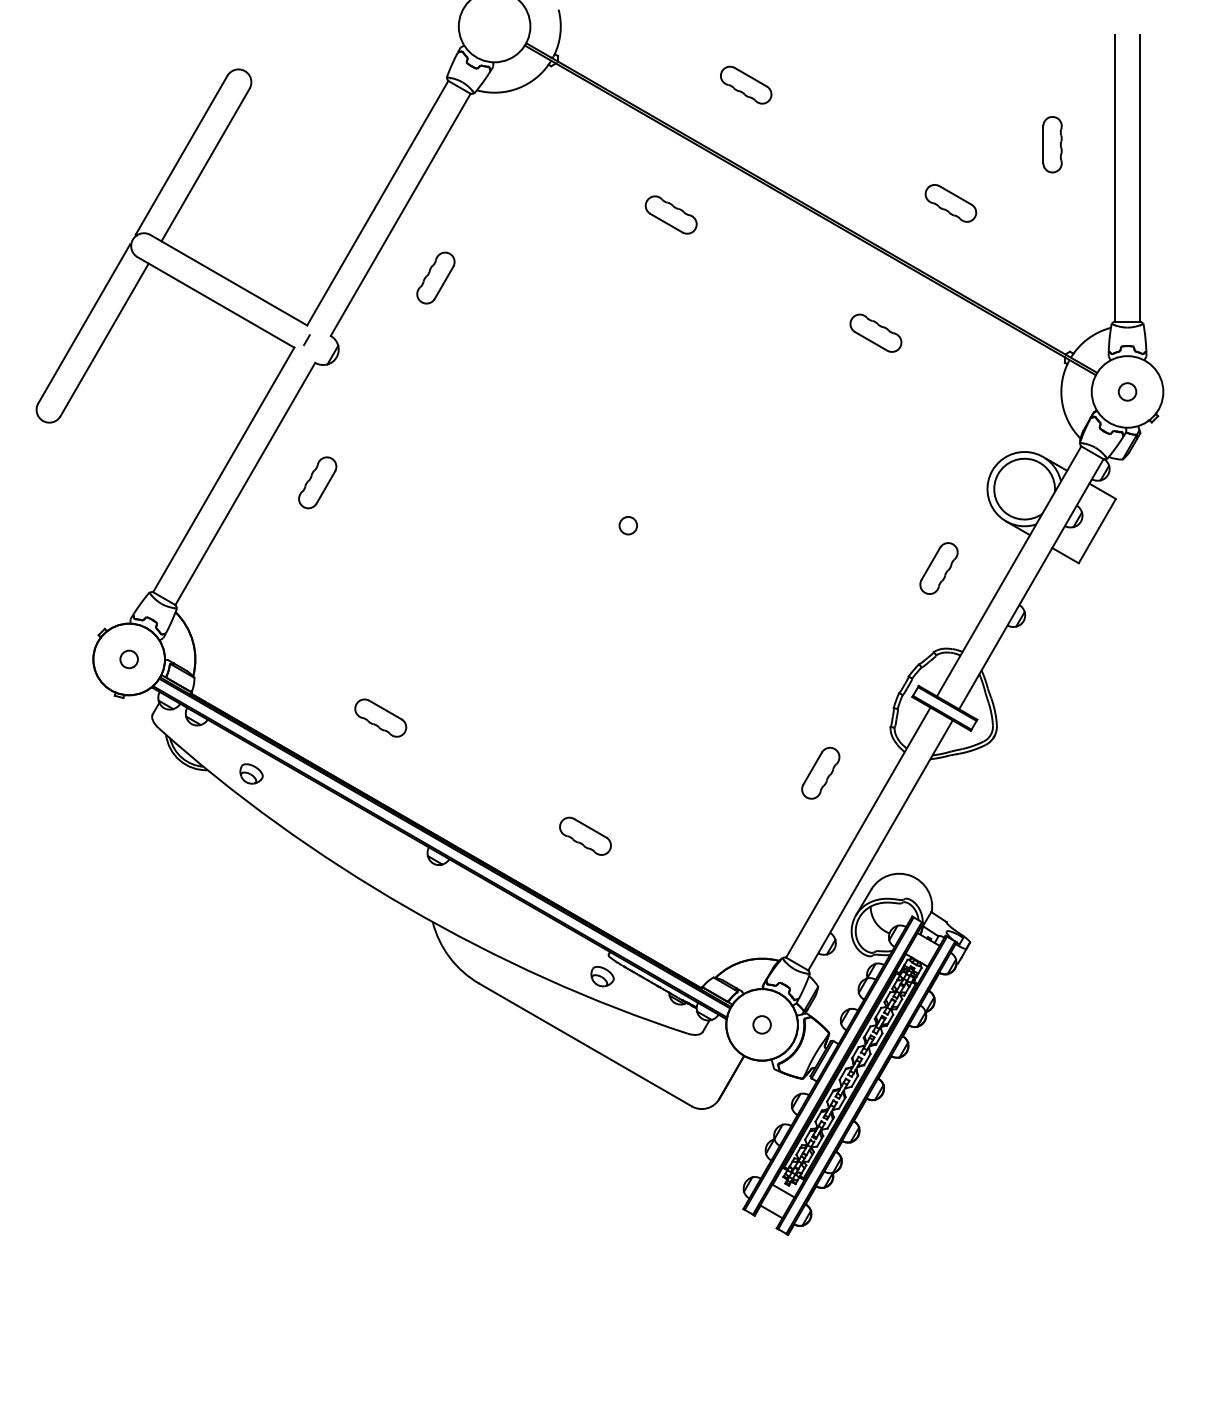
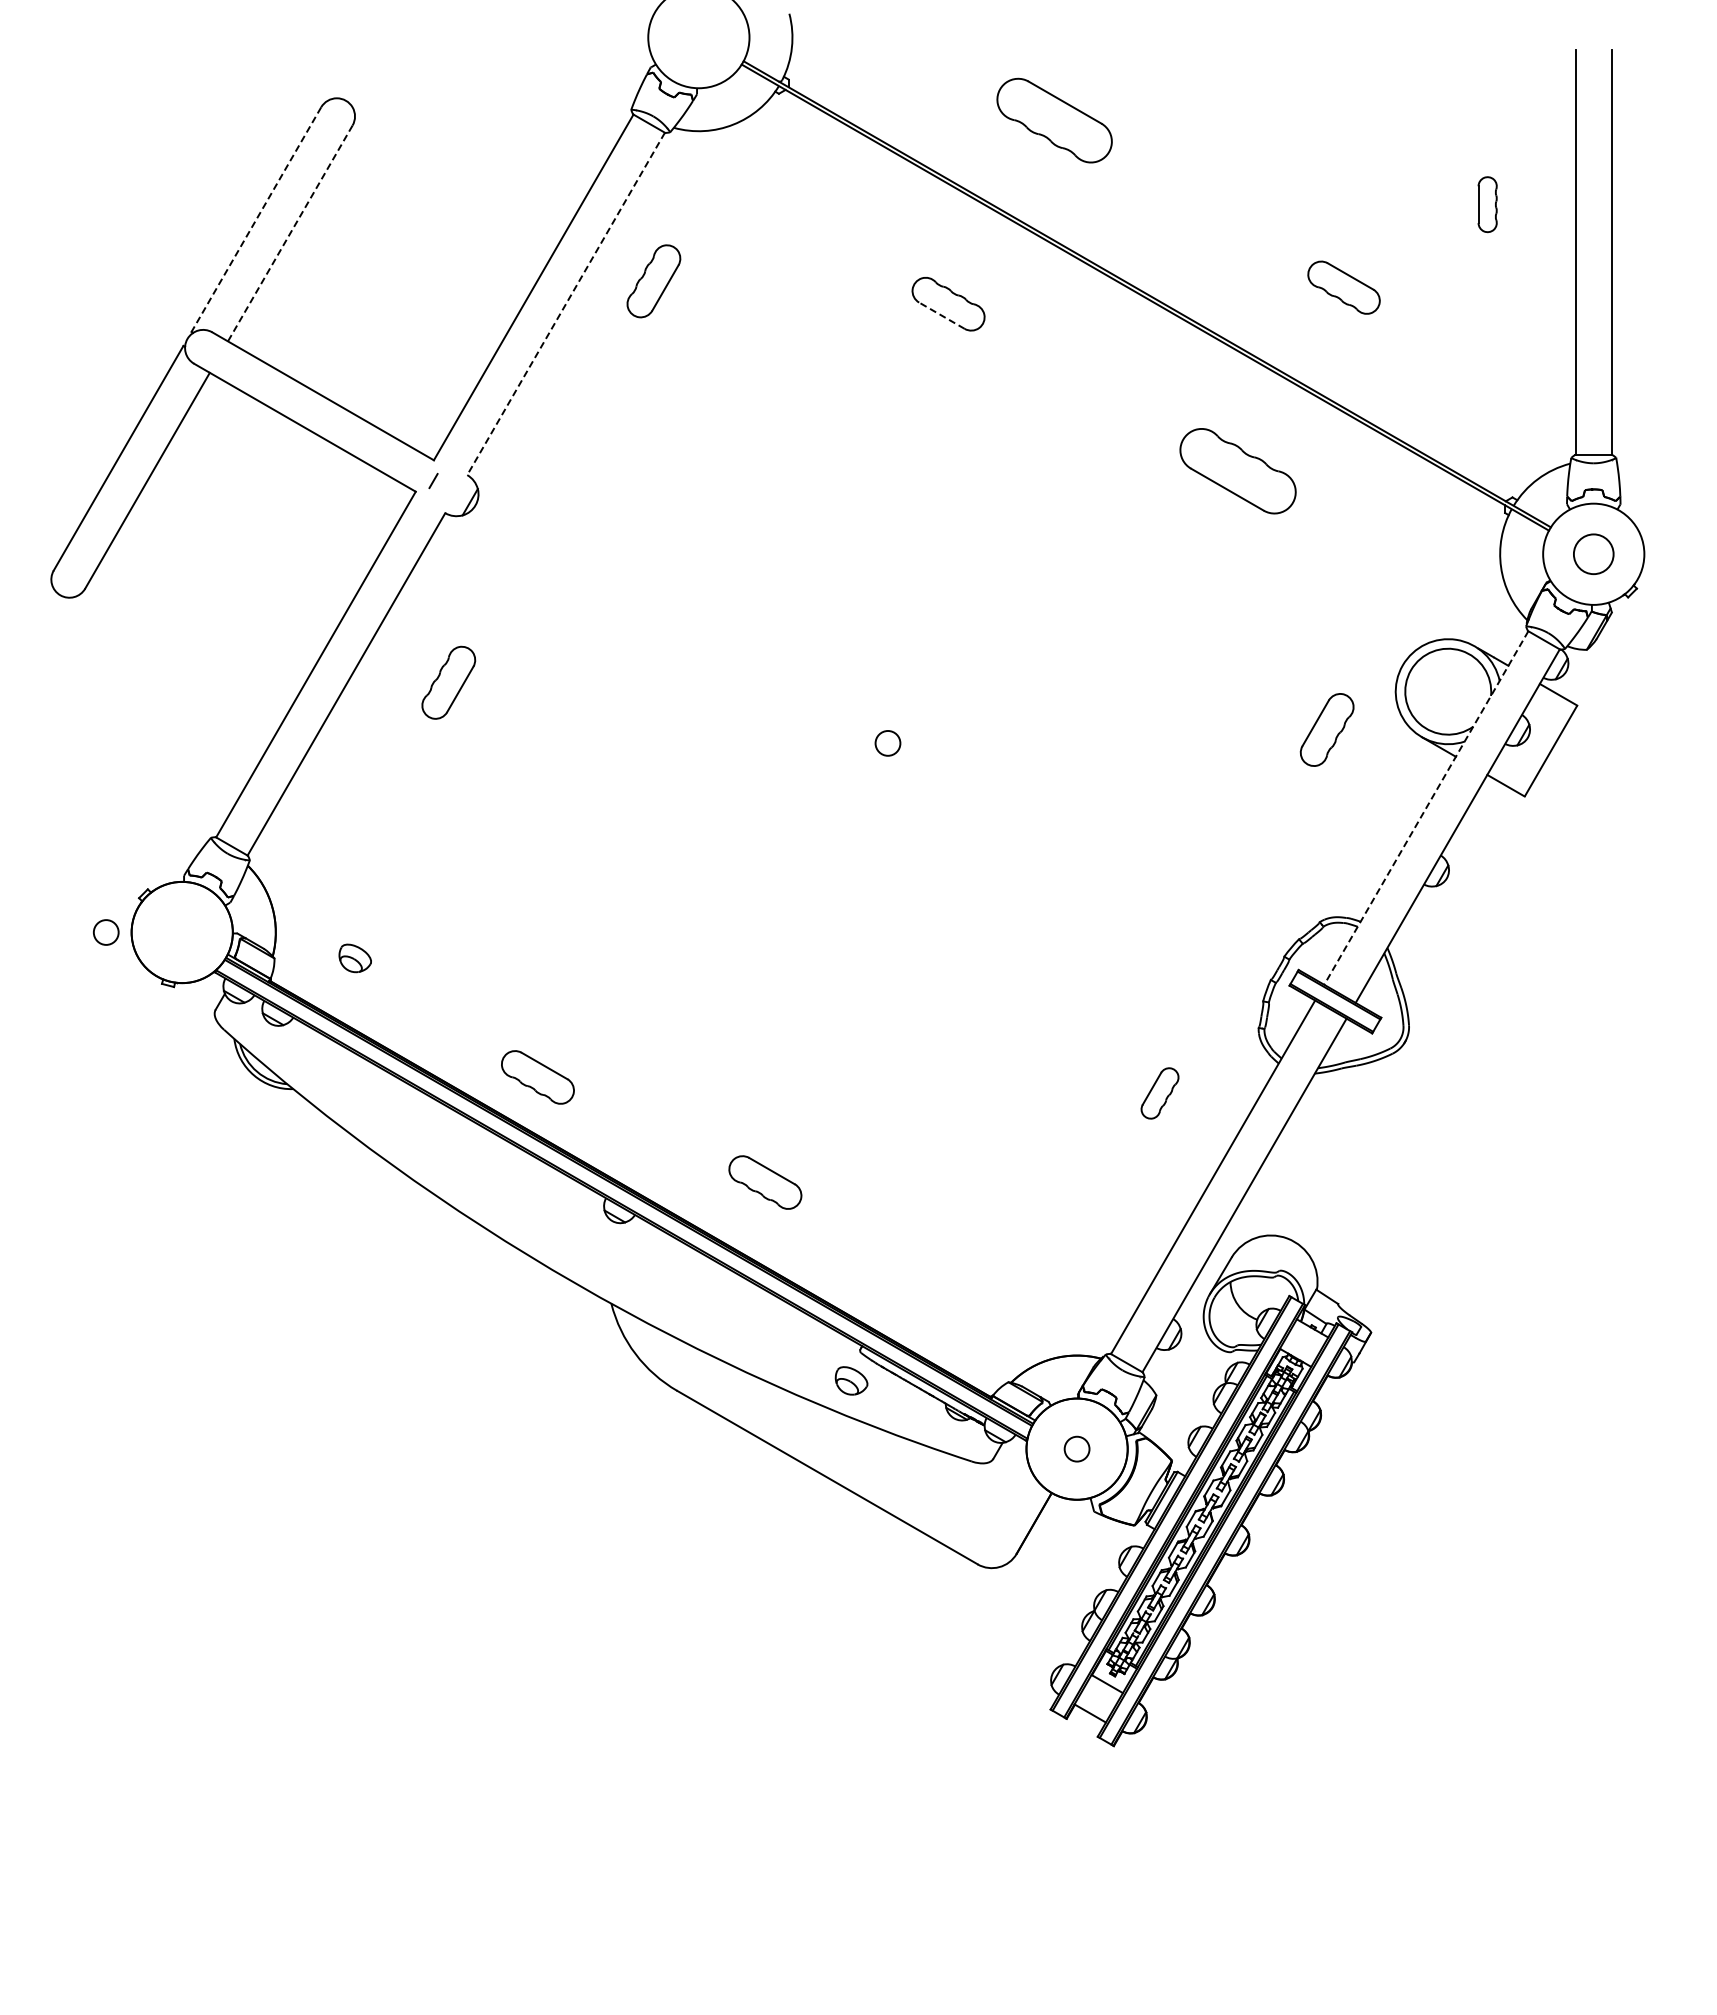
part: (746, 85) -> (1054, 120), size x1.6
part: (1052, 144) -> (1487, 204), size x0.7
line: (181, 155) -> (256, 219), solid -> dashed
line: (205, 165) -> (290, 233), solid -> dashed
line: (400, 214) -> (566, 303), solid -> dashed
line: (666, 223) -> (941, 315), solid -> dashed
part: (435, 278) -> (653, 281), moved
part: (875, 333) -> (1237, 471), size x1.6
circle: (1127, 391) -> (1593, 553), size x1.6
part: (938, 568) -> (1326, 729), moved
line: (1009, 571) -> (1426, 808), solid -> dashed
circle: (129, 659) -> (106, 932), moved
part: (380, 718) -> (537, 1077), moved
part: (820, 773) -> (1159, 1093), size x0.7
part: (251, 774) -> (354, 958), moved
part: (585, 836) -> (765, 1182), moved

